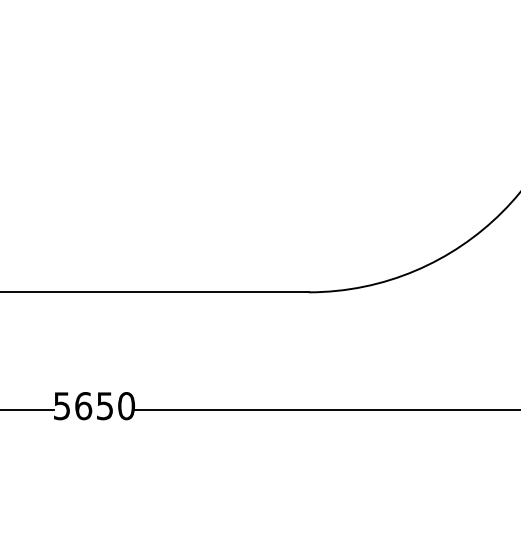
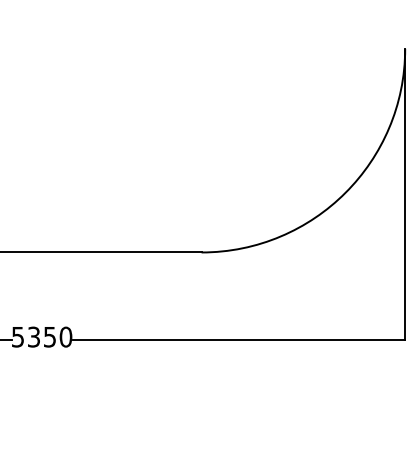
text: (82, 405) -> (33, 336), 5650 -> 5350

